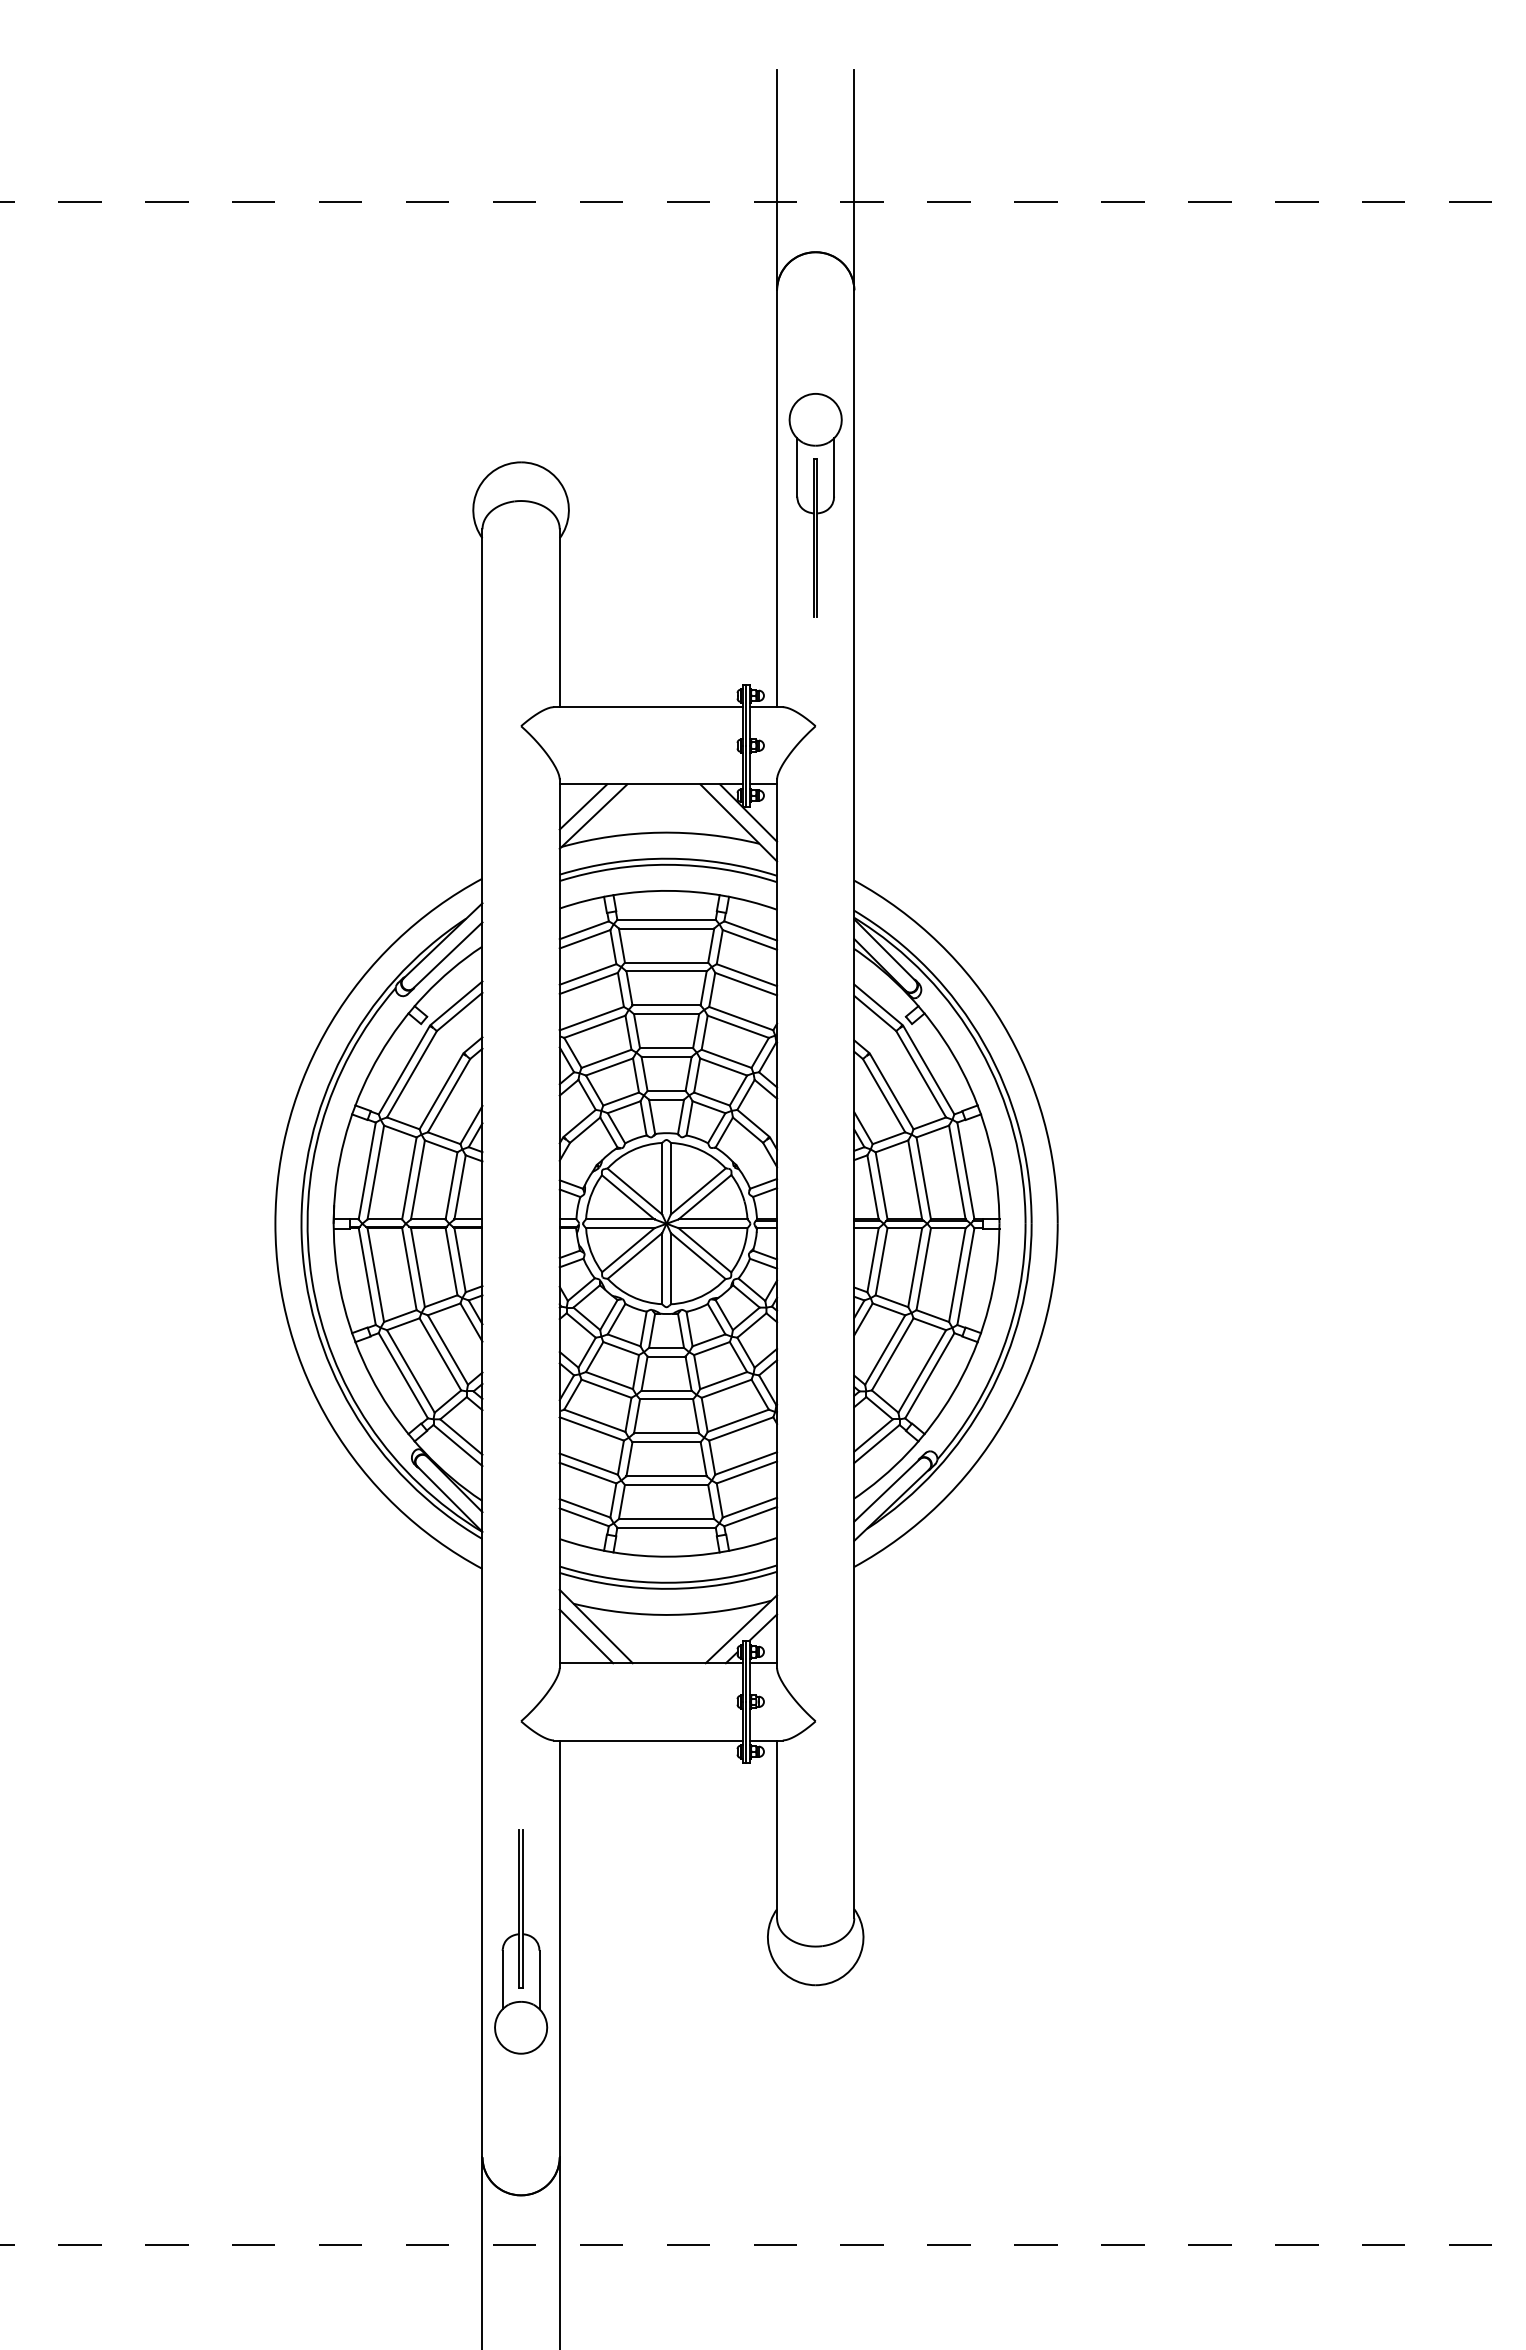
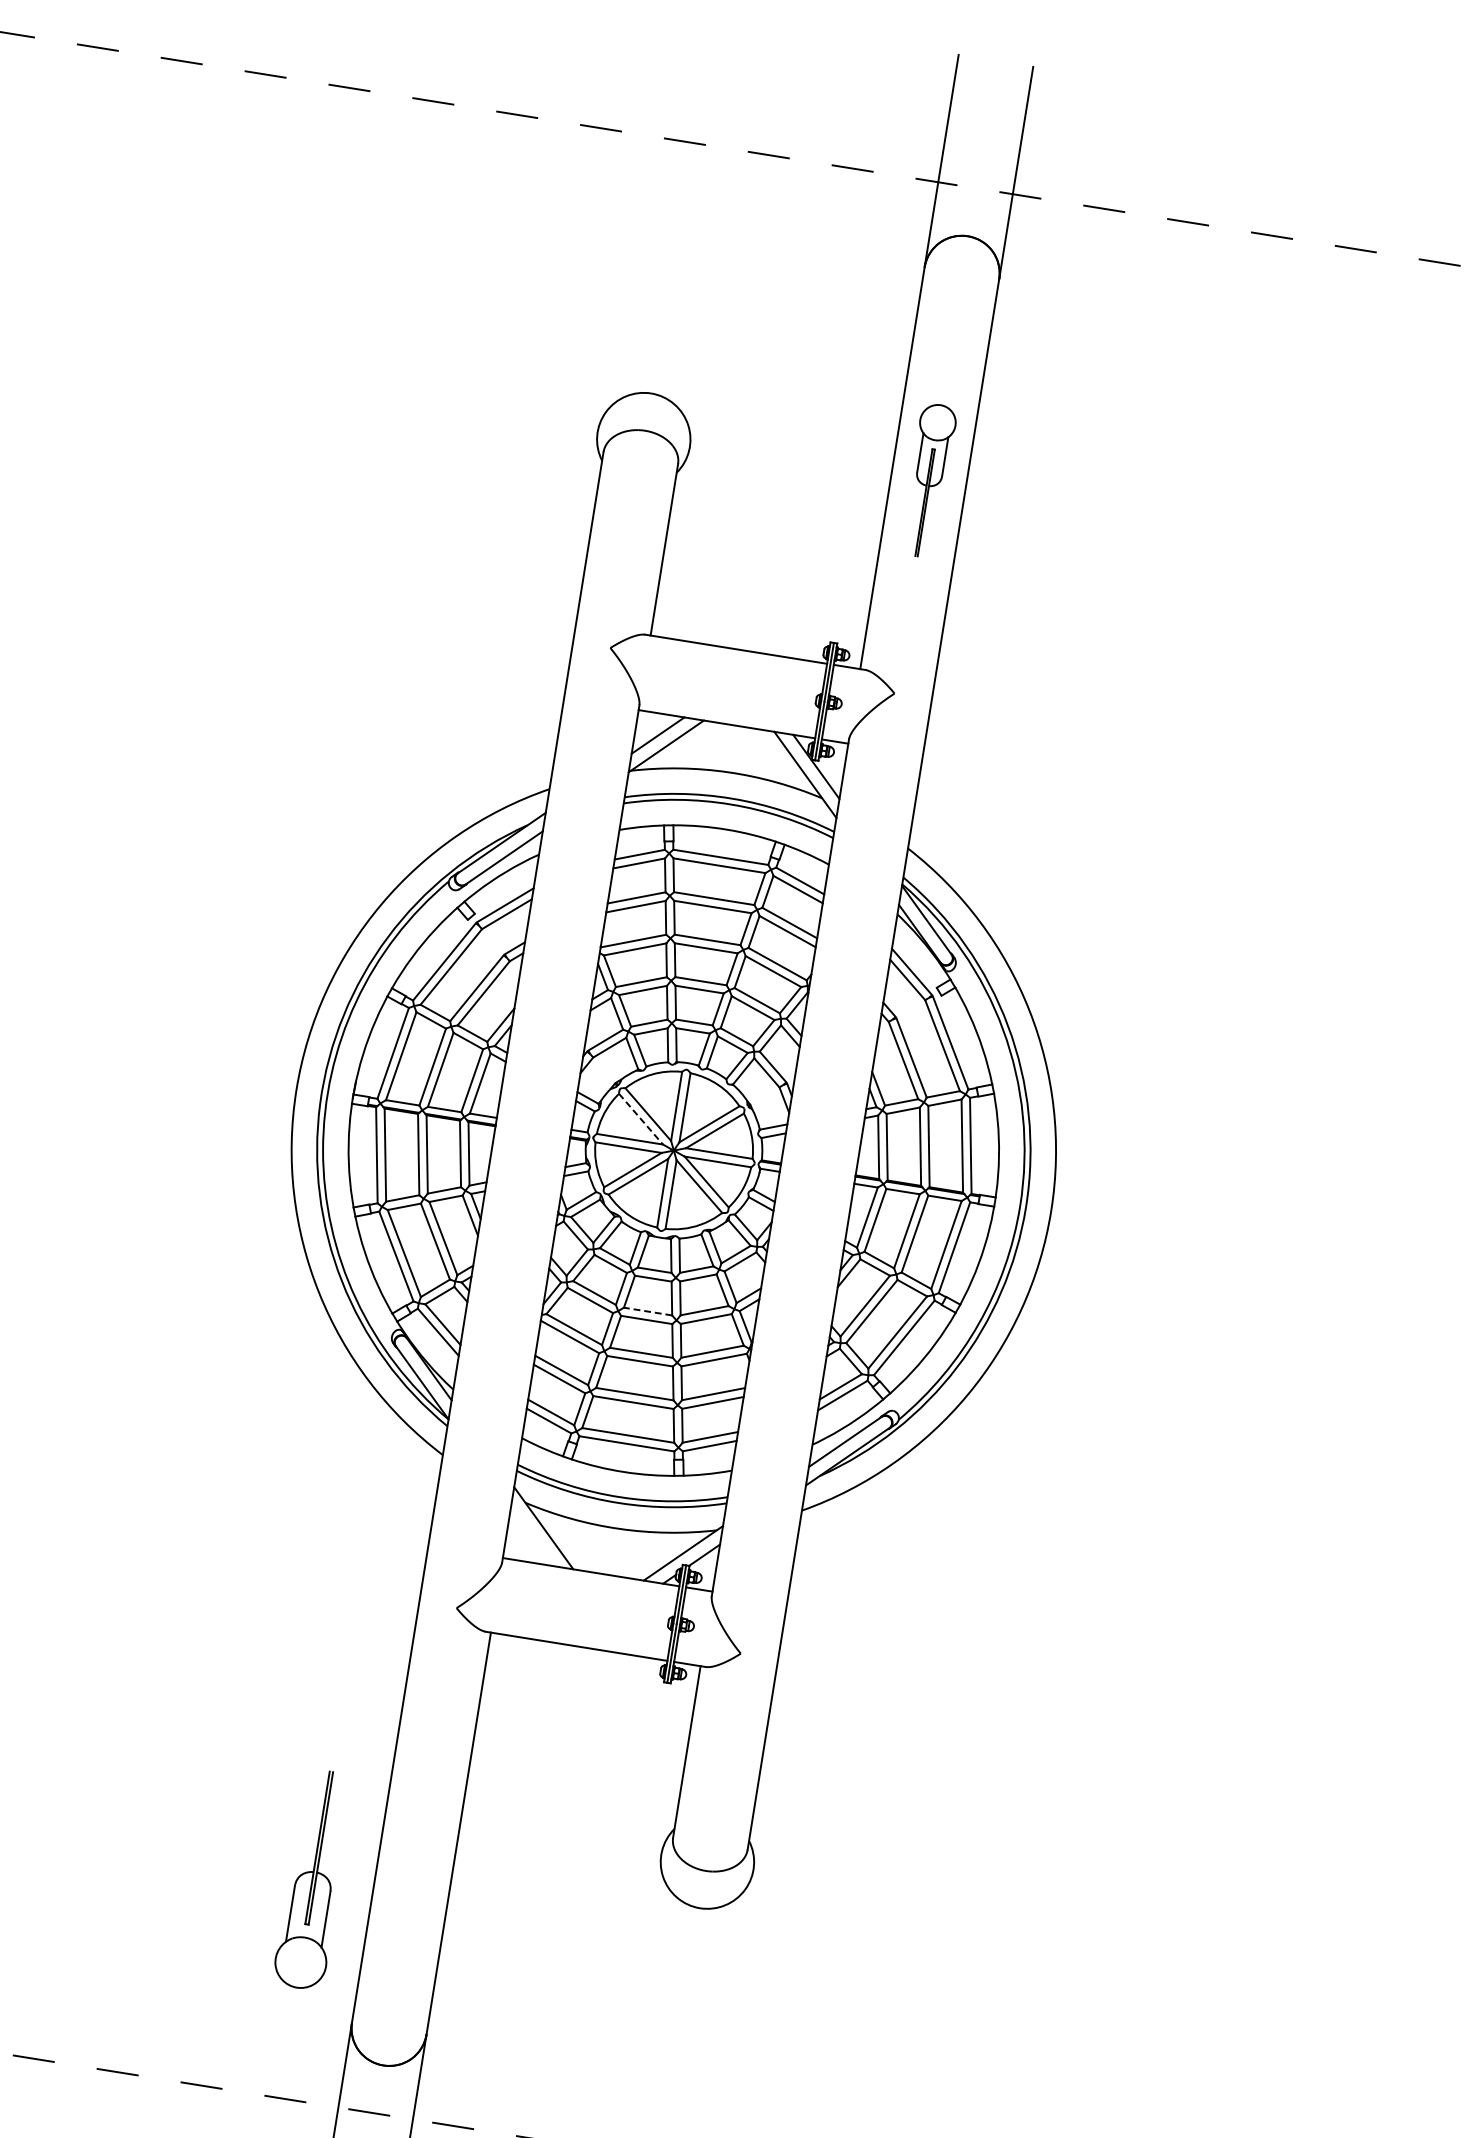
part: (815, 505) -> (928, 480), size x0.7
line: (628, 1197) -> (641, 1119), solid -> dashed
line: (666, 1390) -> (648, 1311), solid -> dashed
line: (586, 1636) -> (532, 1536), removed
part: (521, 1941) -> (314, 1879), moved

